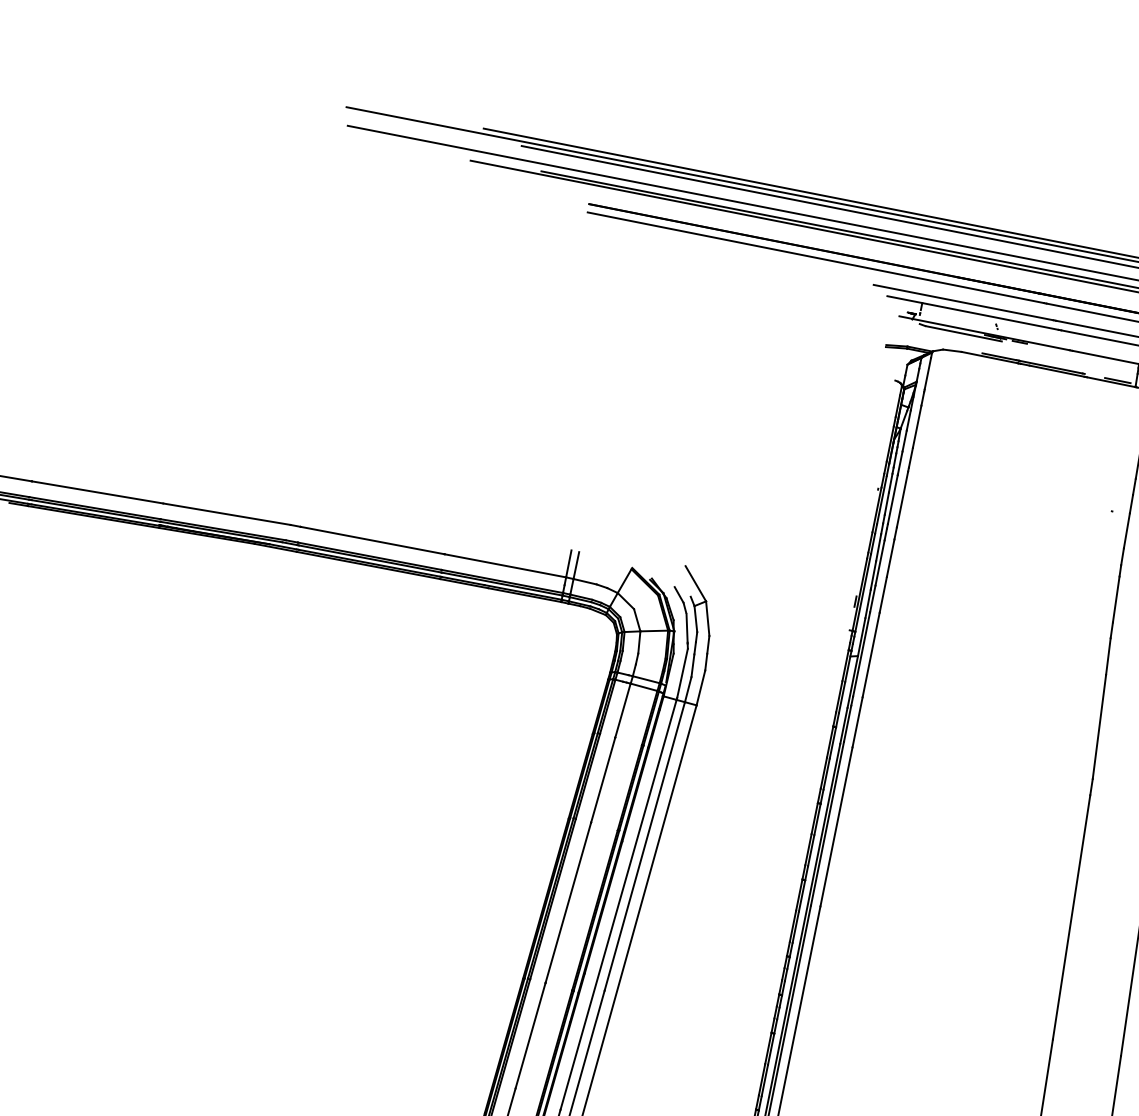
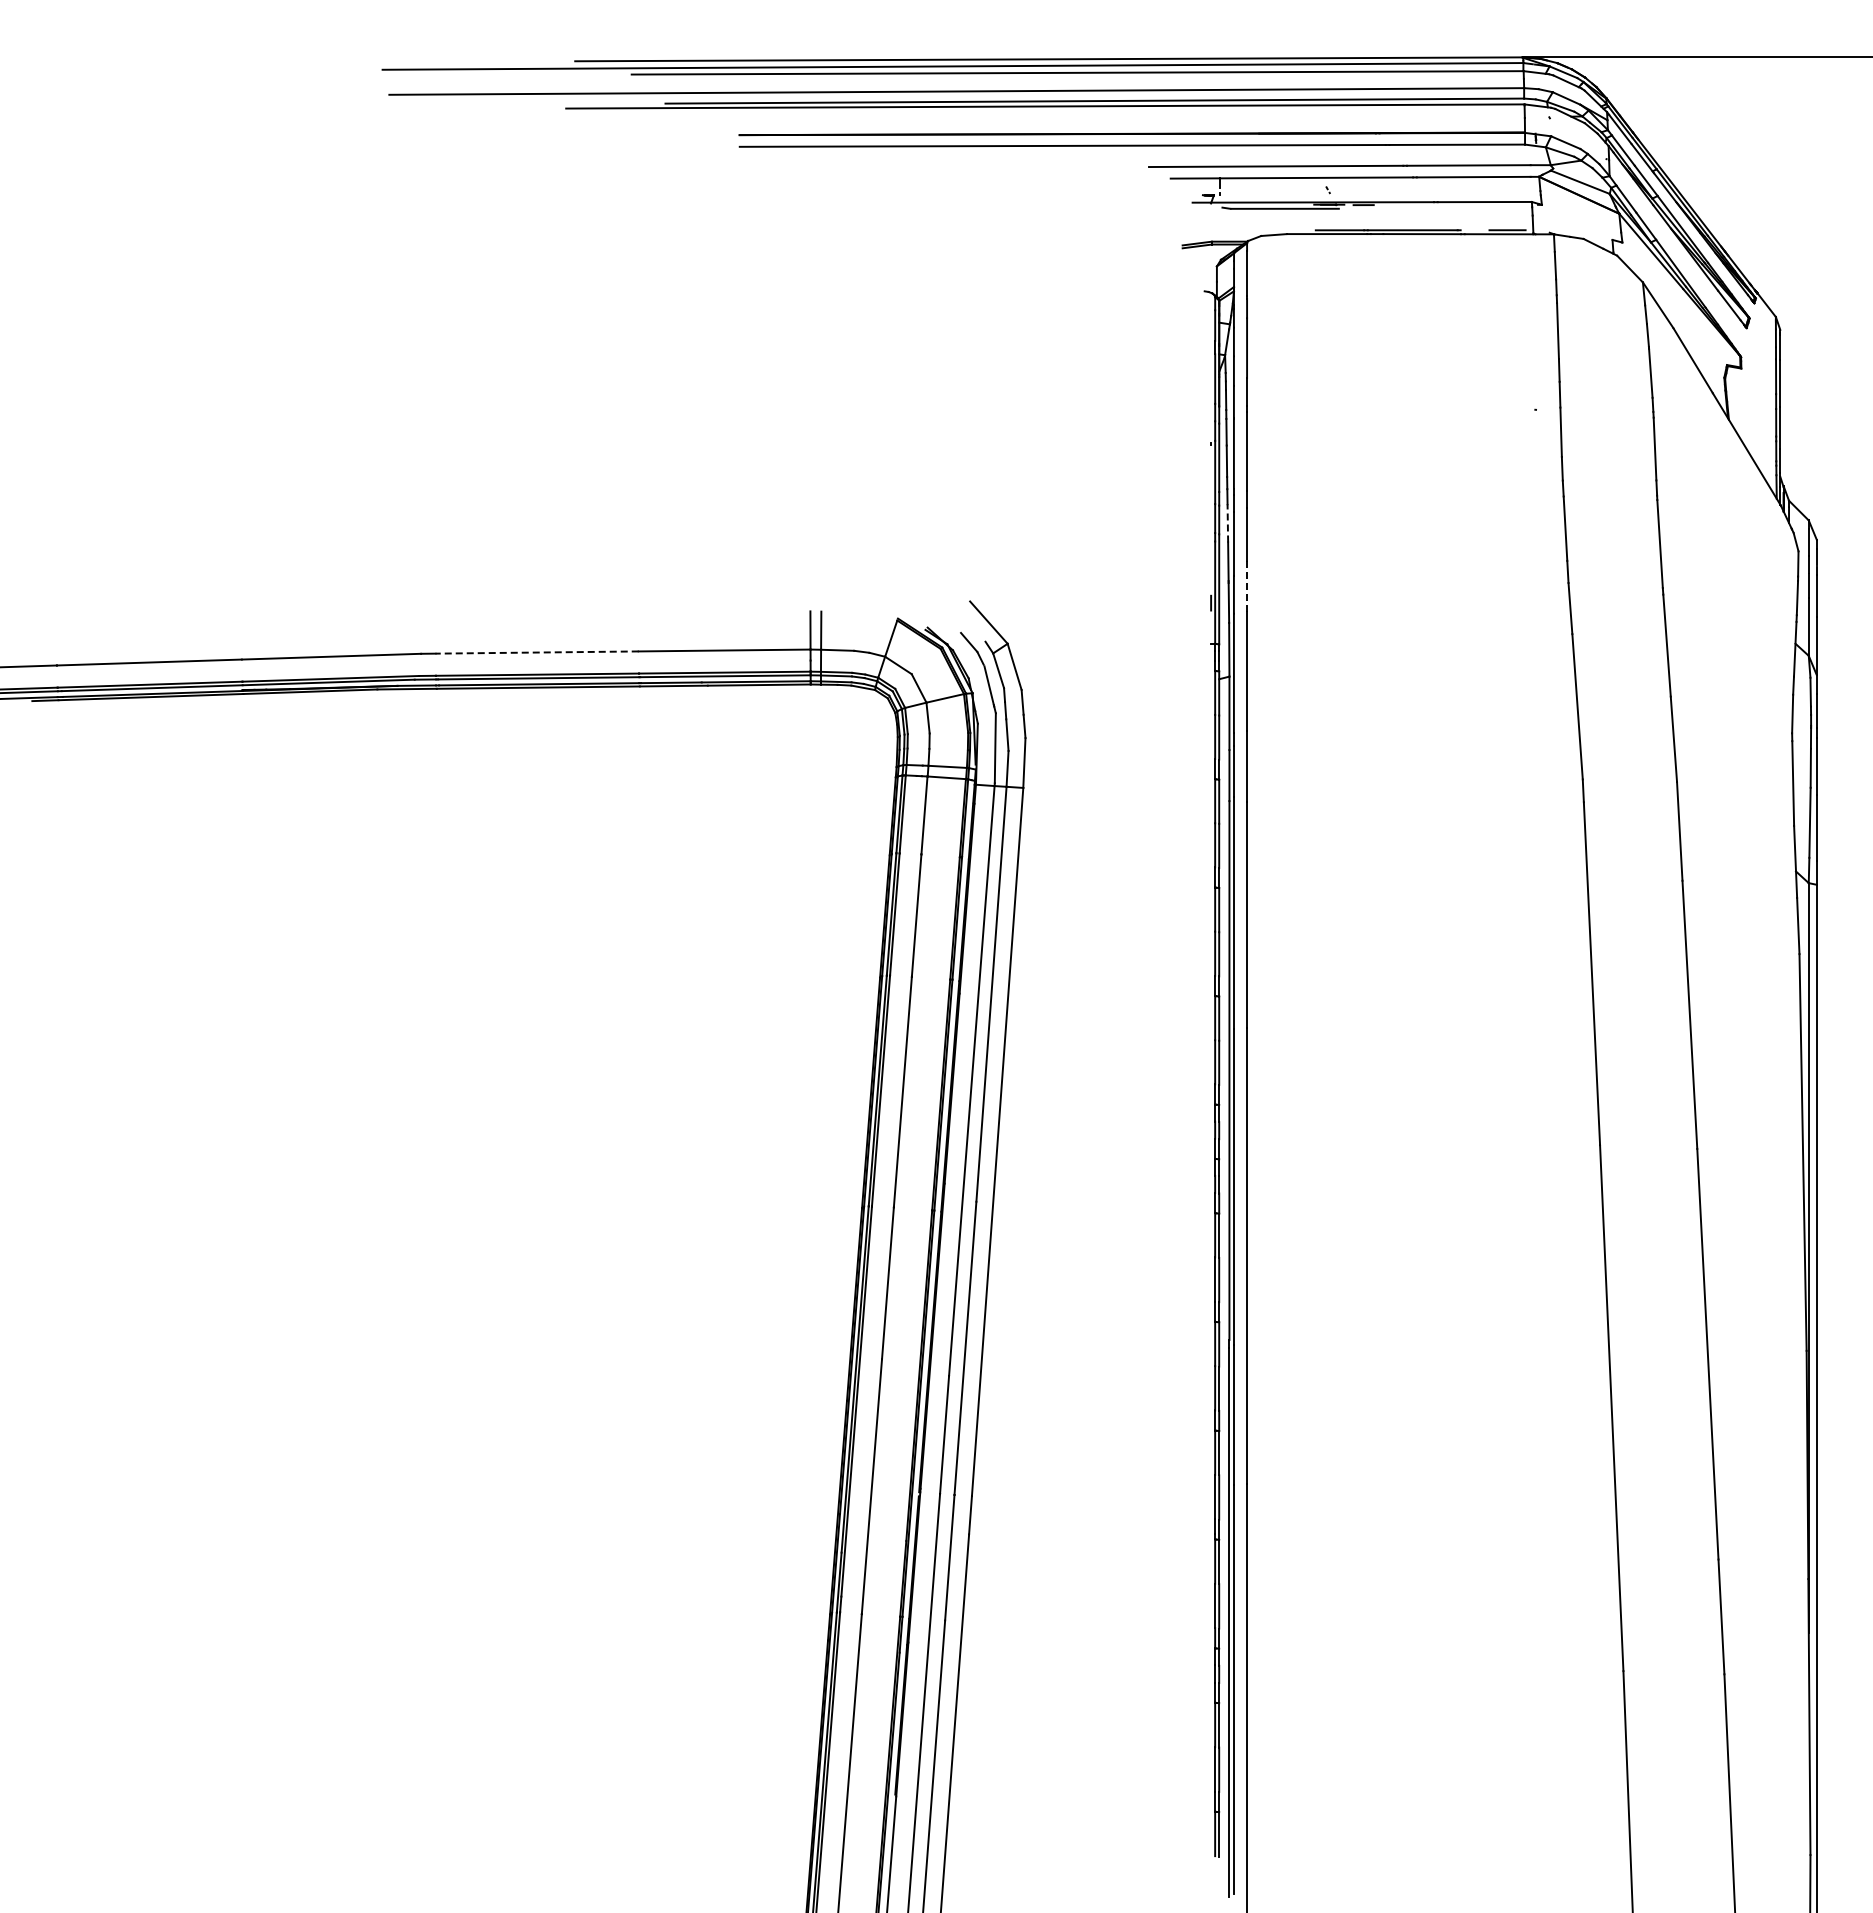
line: (372, 540) -> (537, 652), solid -> dashed
line: (878, 547) -> (1227, 522), solid -> dashed
line: (883, 594) -> (1247, 585), solid -> dashed

